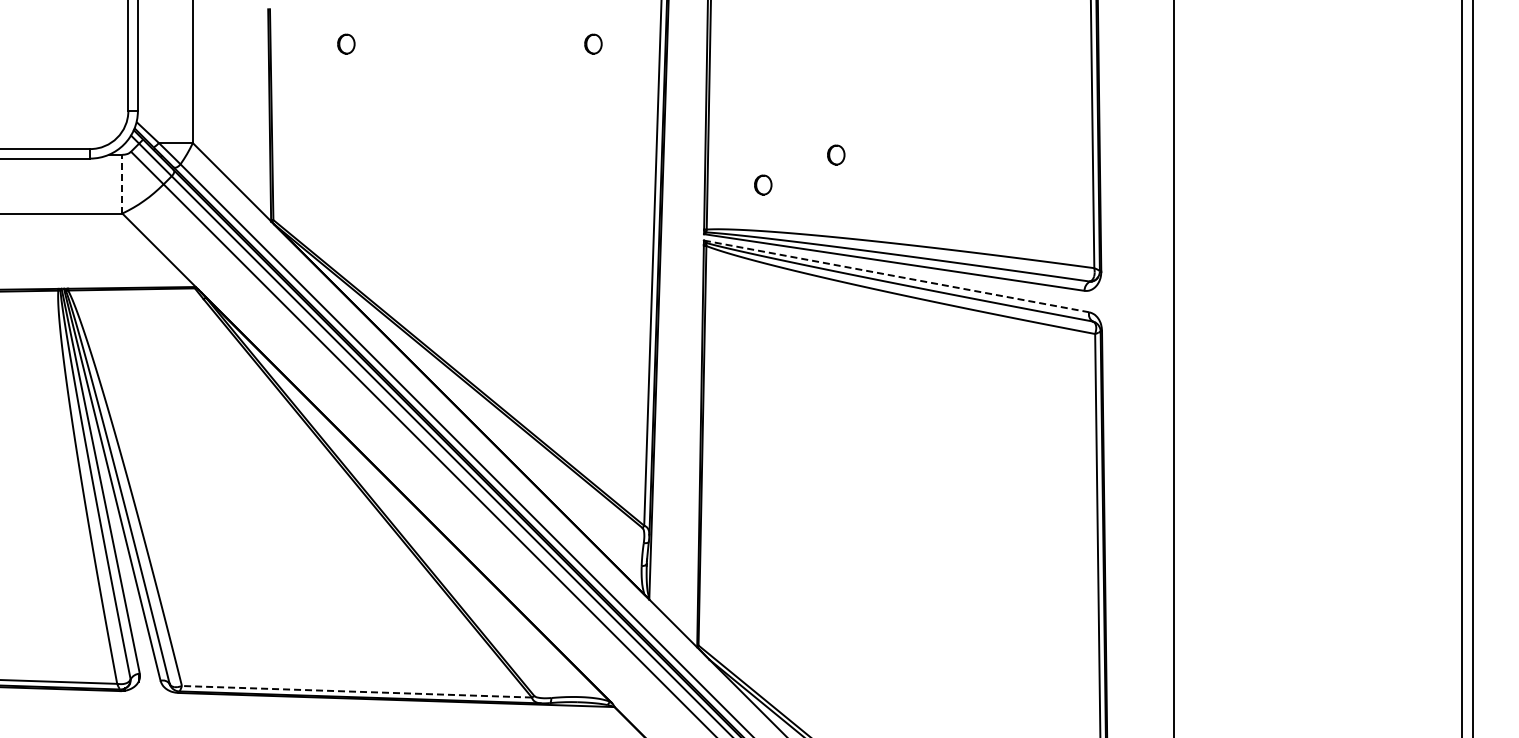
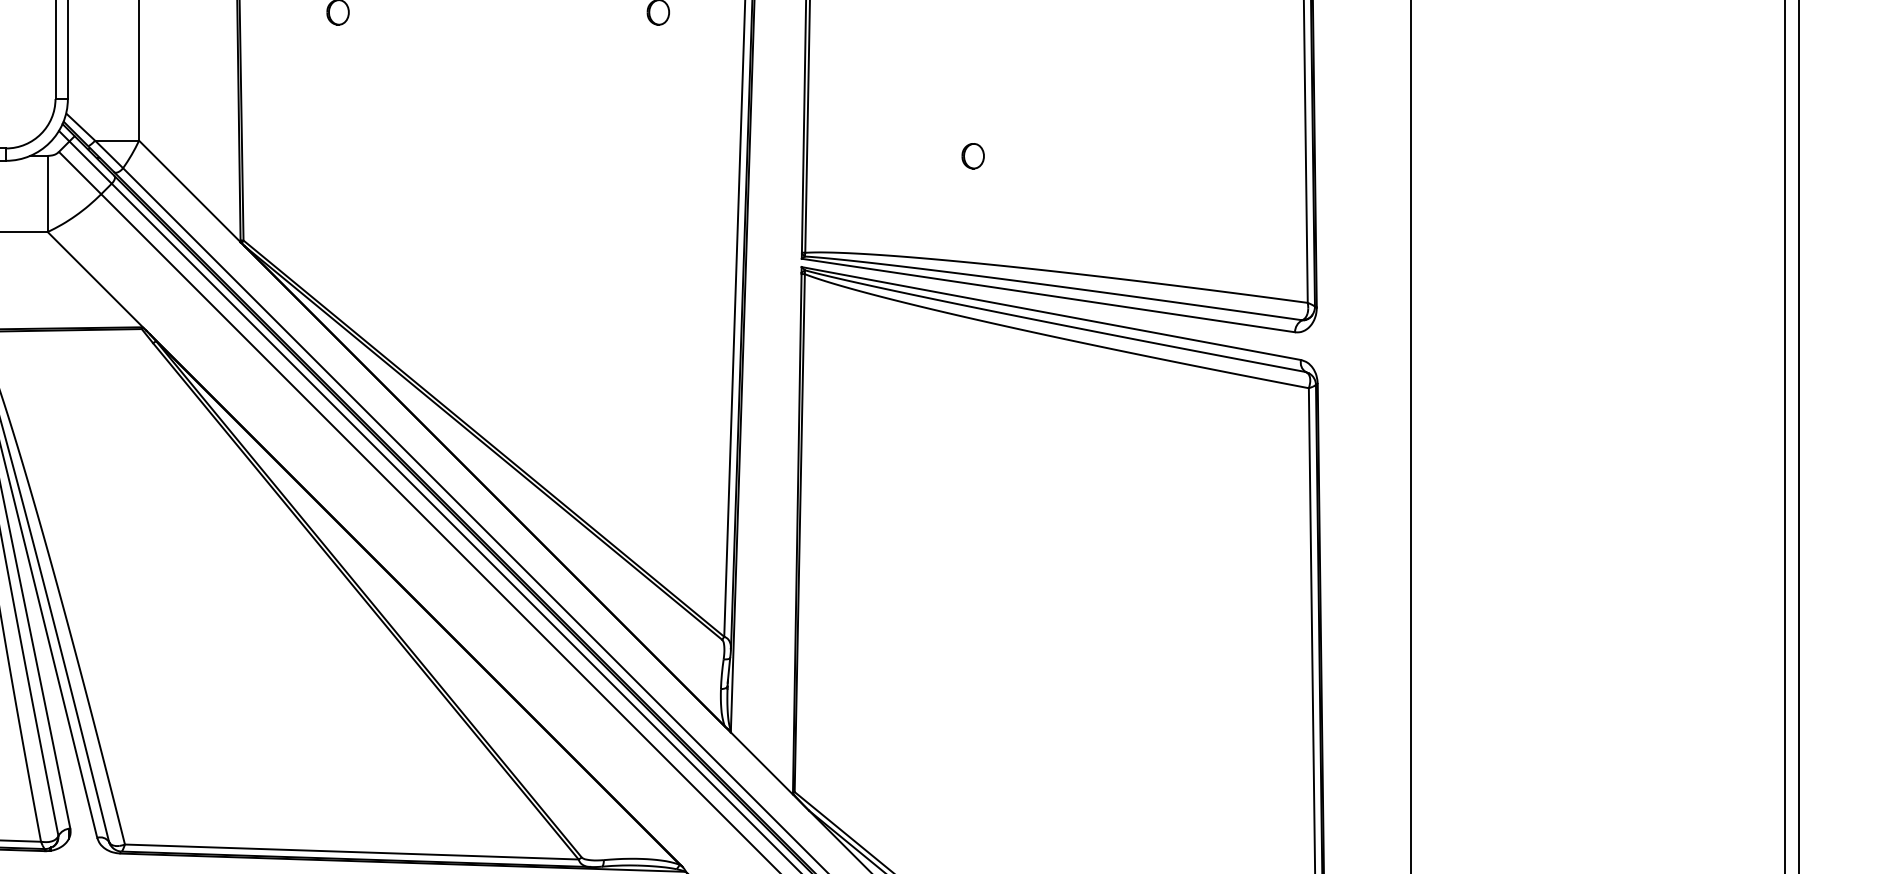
line: (122, 183) -> (47, 193), dashed -> solid
part: (763, 184) -> (878, 194), removed
line: (896, 276) -> (1051, 313), dashed -> solid
line: (356, 691) -> (351, 851), dashed -> solid

